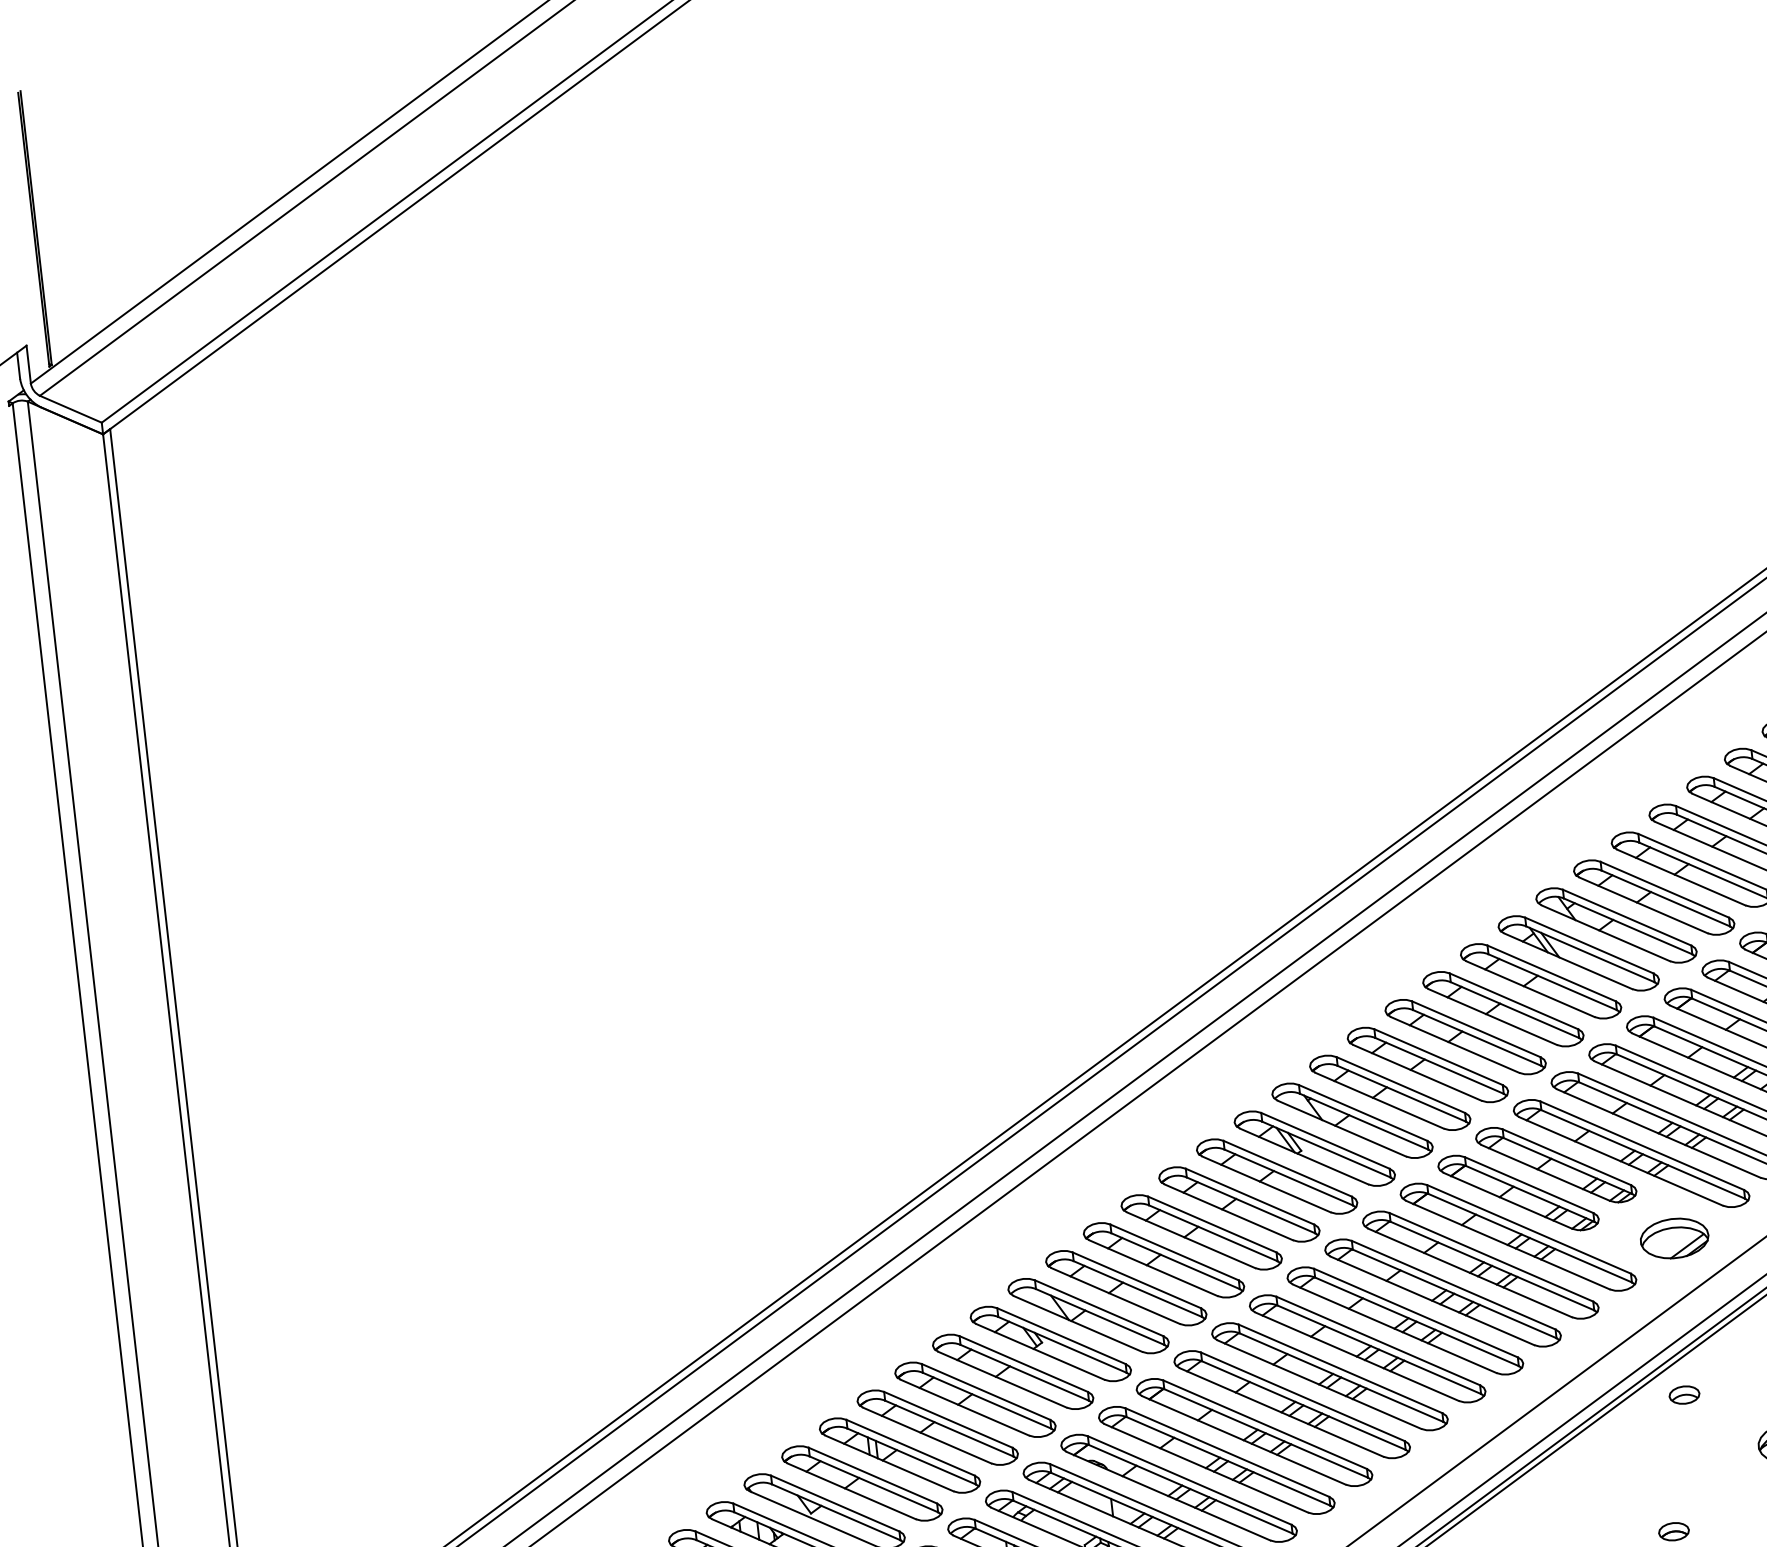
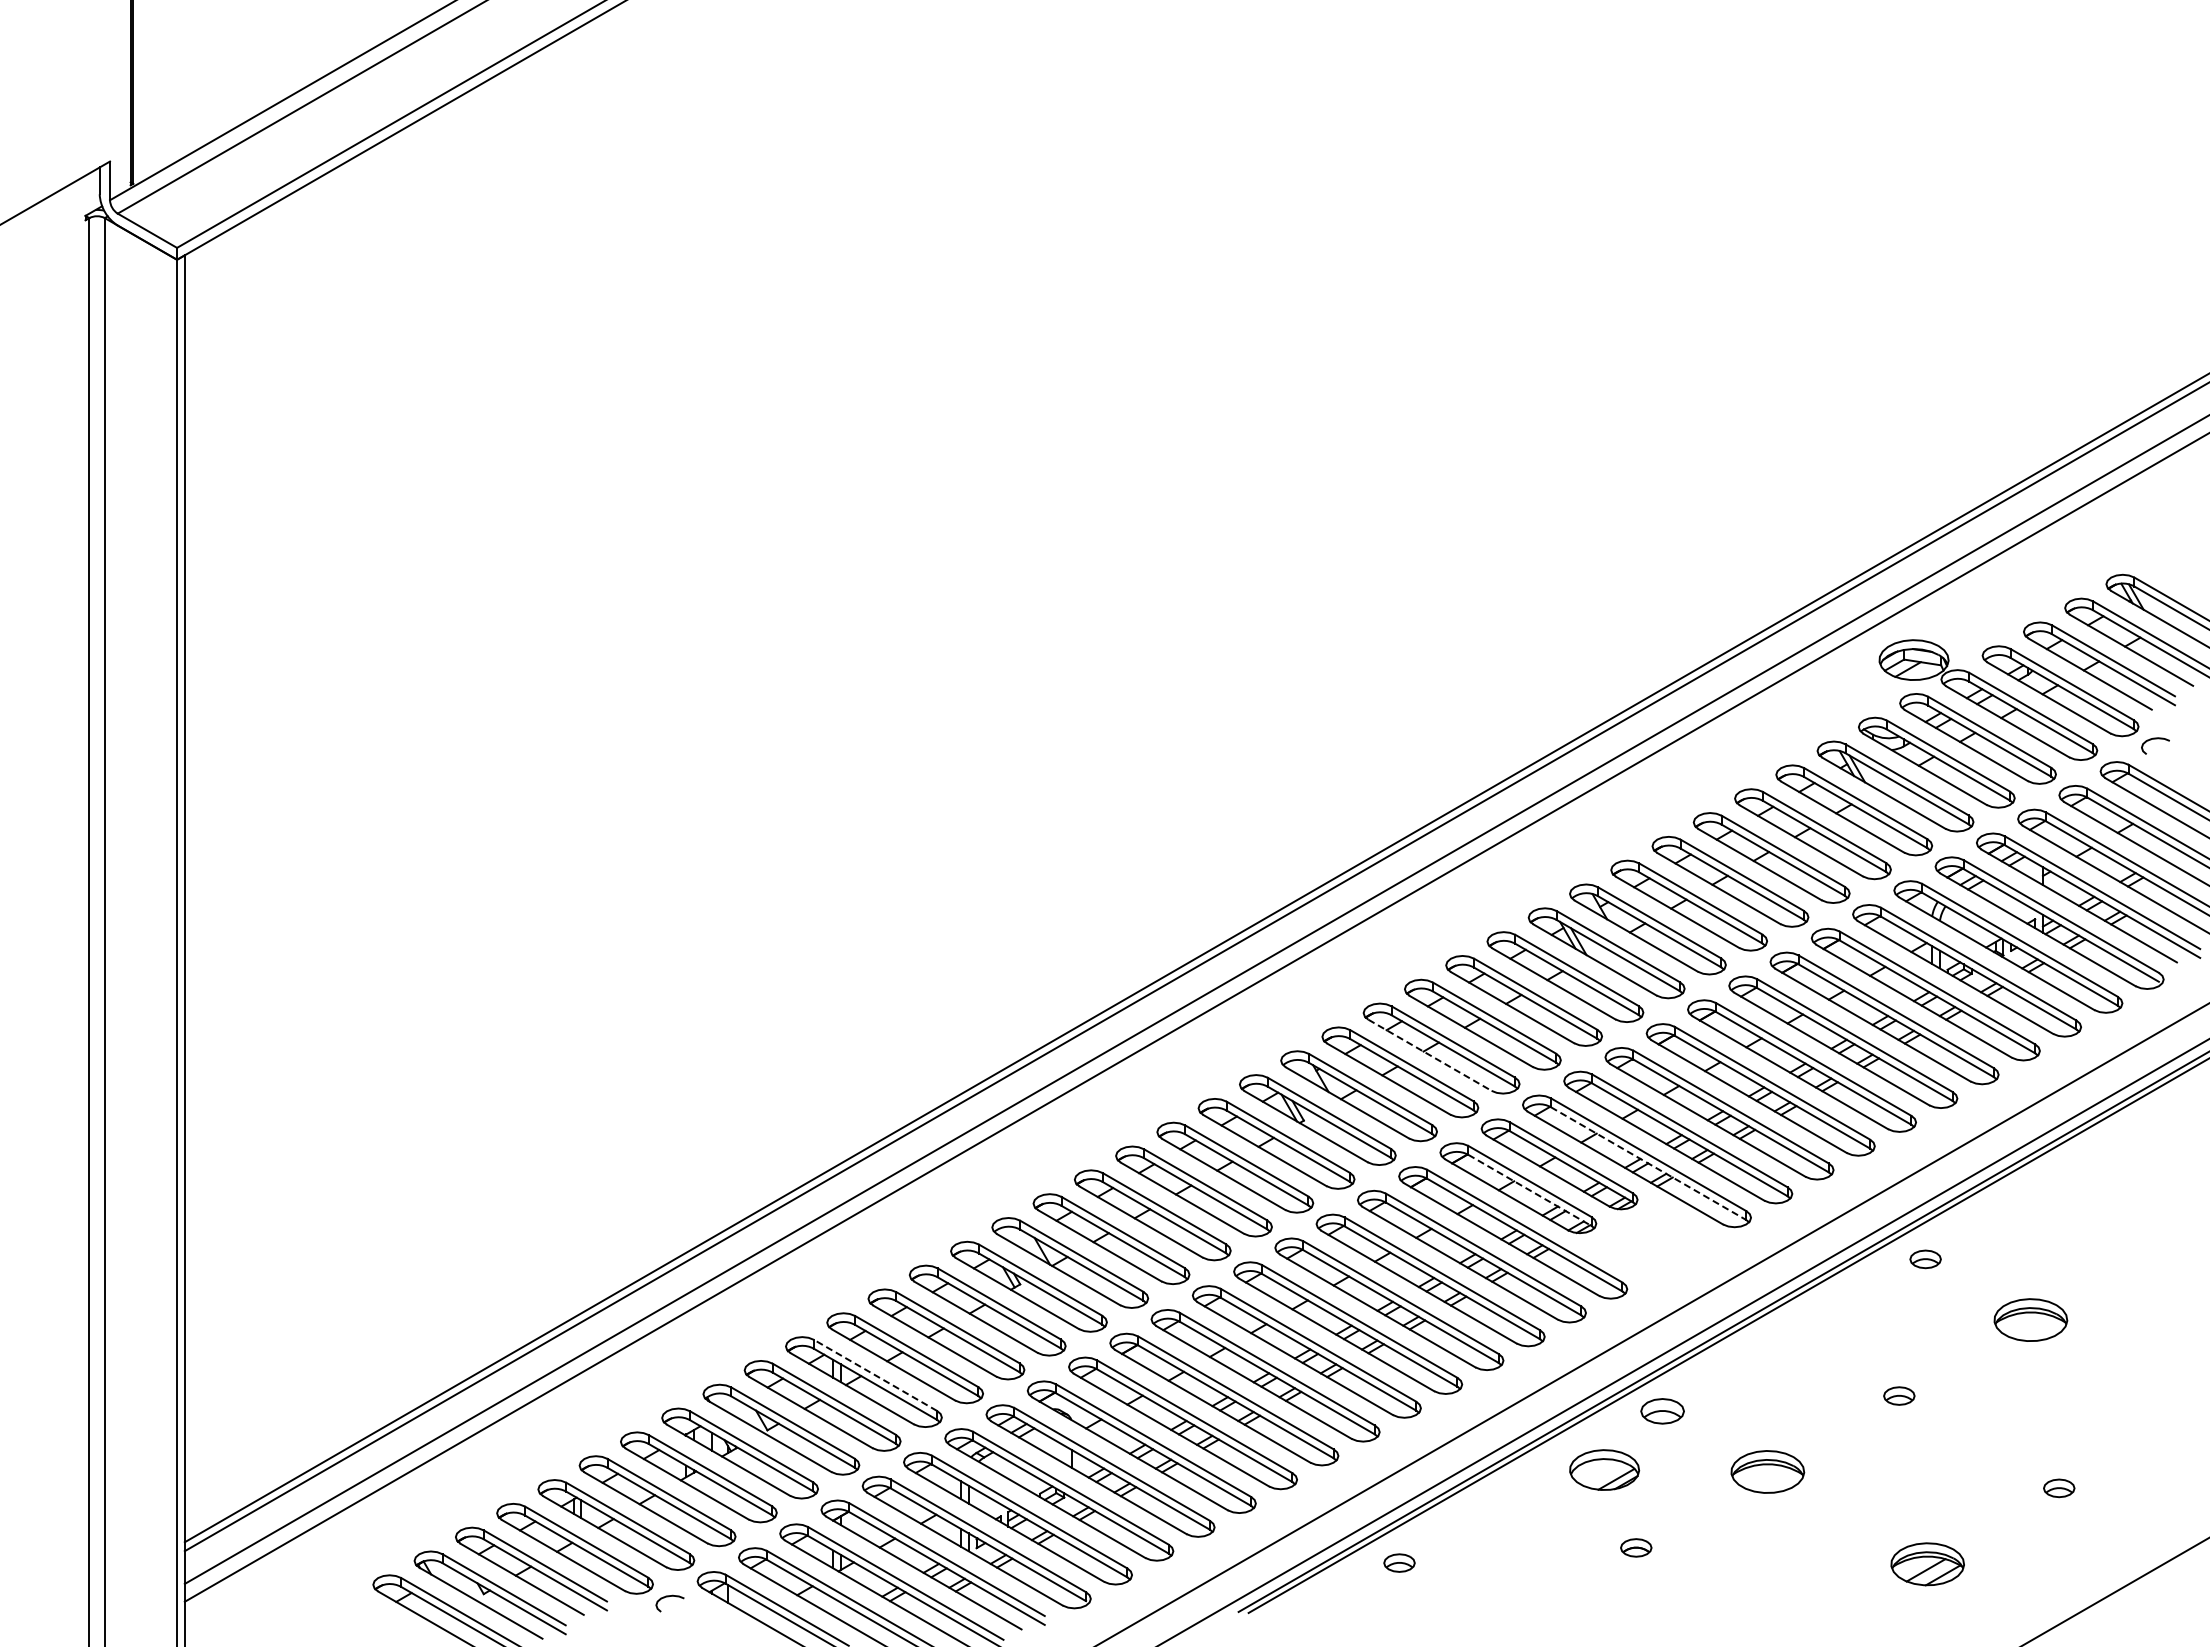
line: (1417, 1072) -> (1430, 1055), solid -> dashed
line: (1643, 1154) -> (1648, 1163), solid -> dashed
line: (1530, 1193) -> (1530, 1190), solid -> dashed
part: (1674, 1237) -> (1604, 1469), moved
part: (1684, 1394) -> (1662, 1410), size x1.4
line: (910, 1447) -> (875, 1375), solid -> dashed

